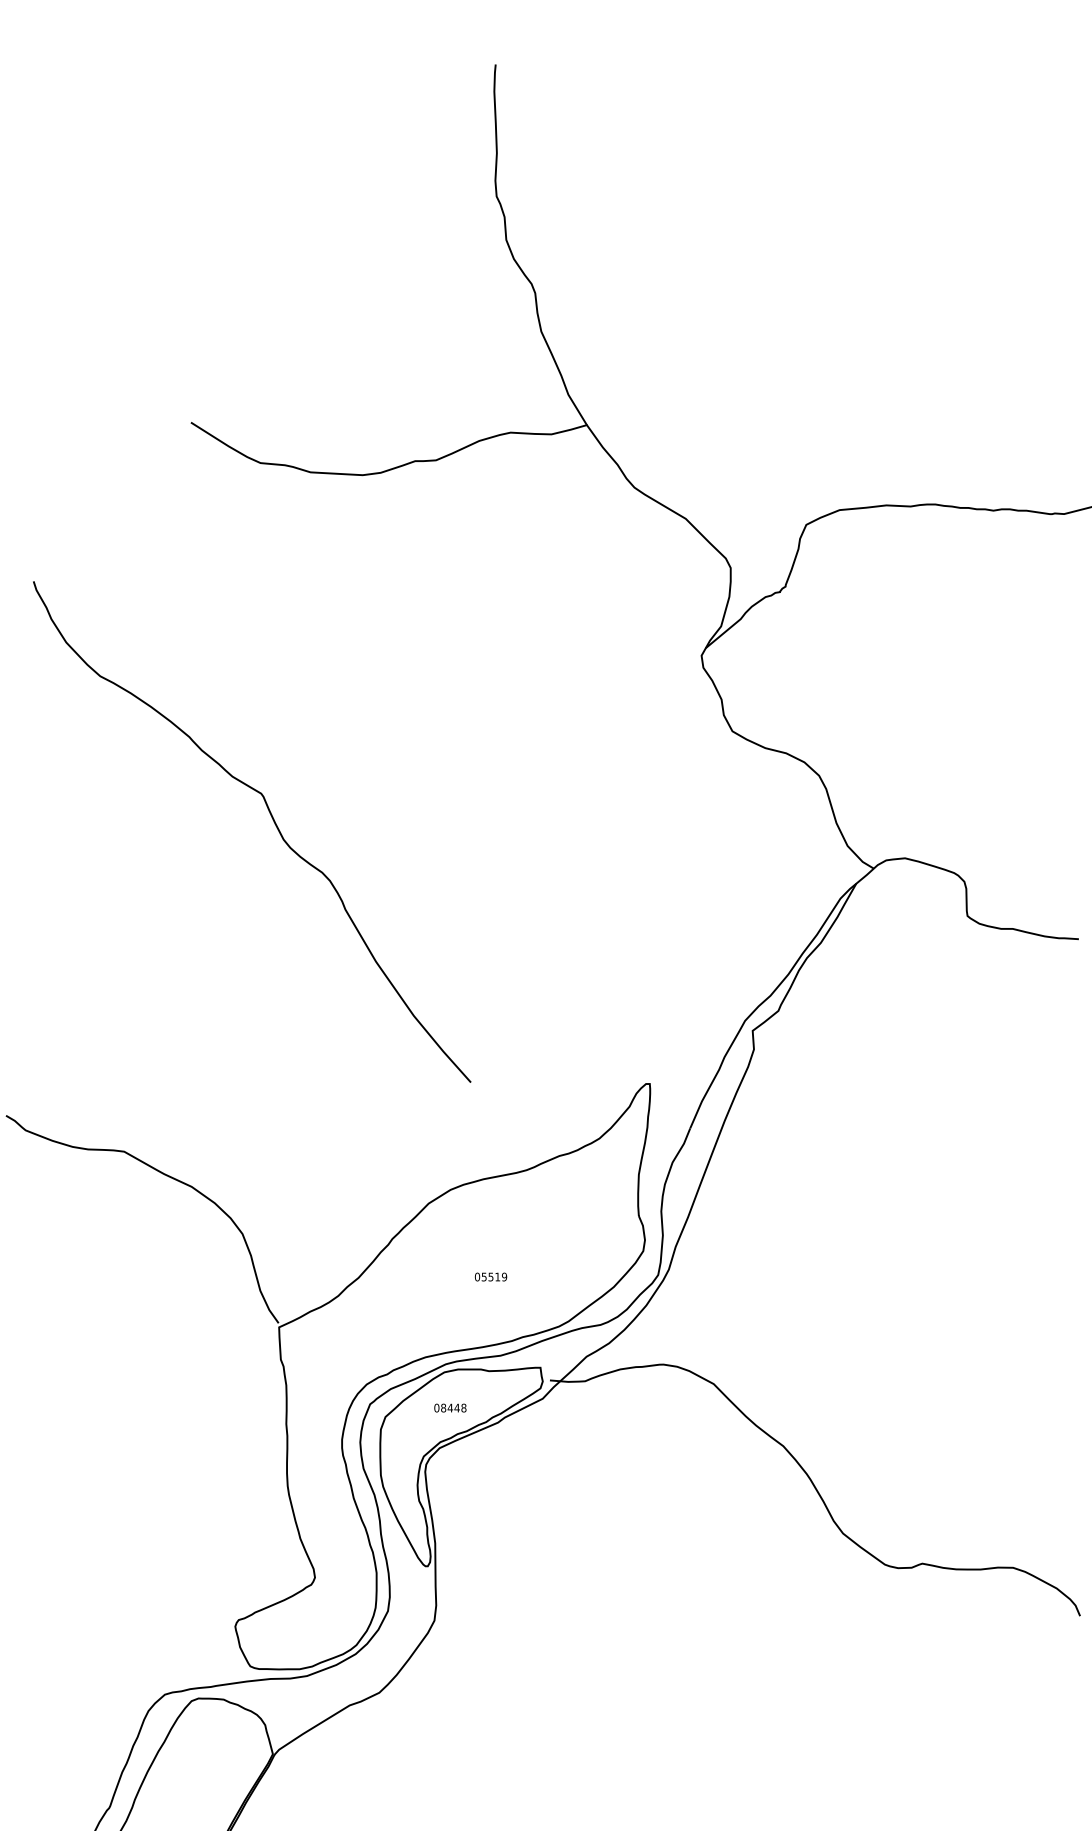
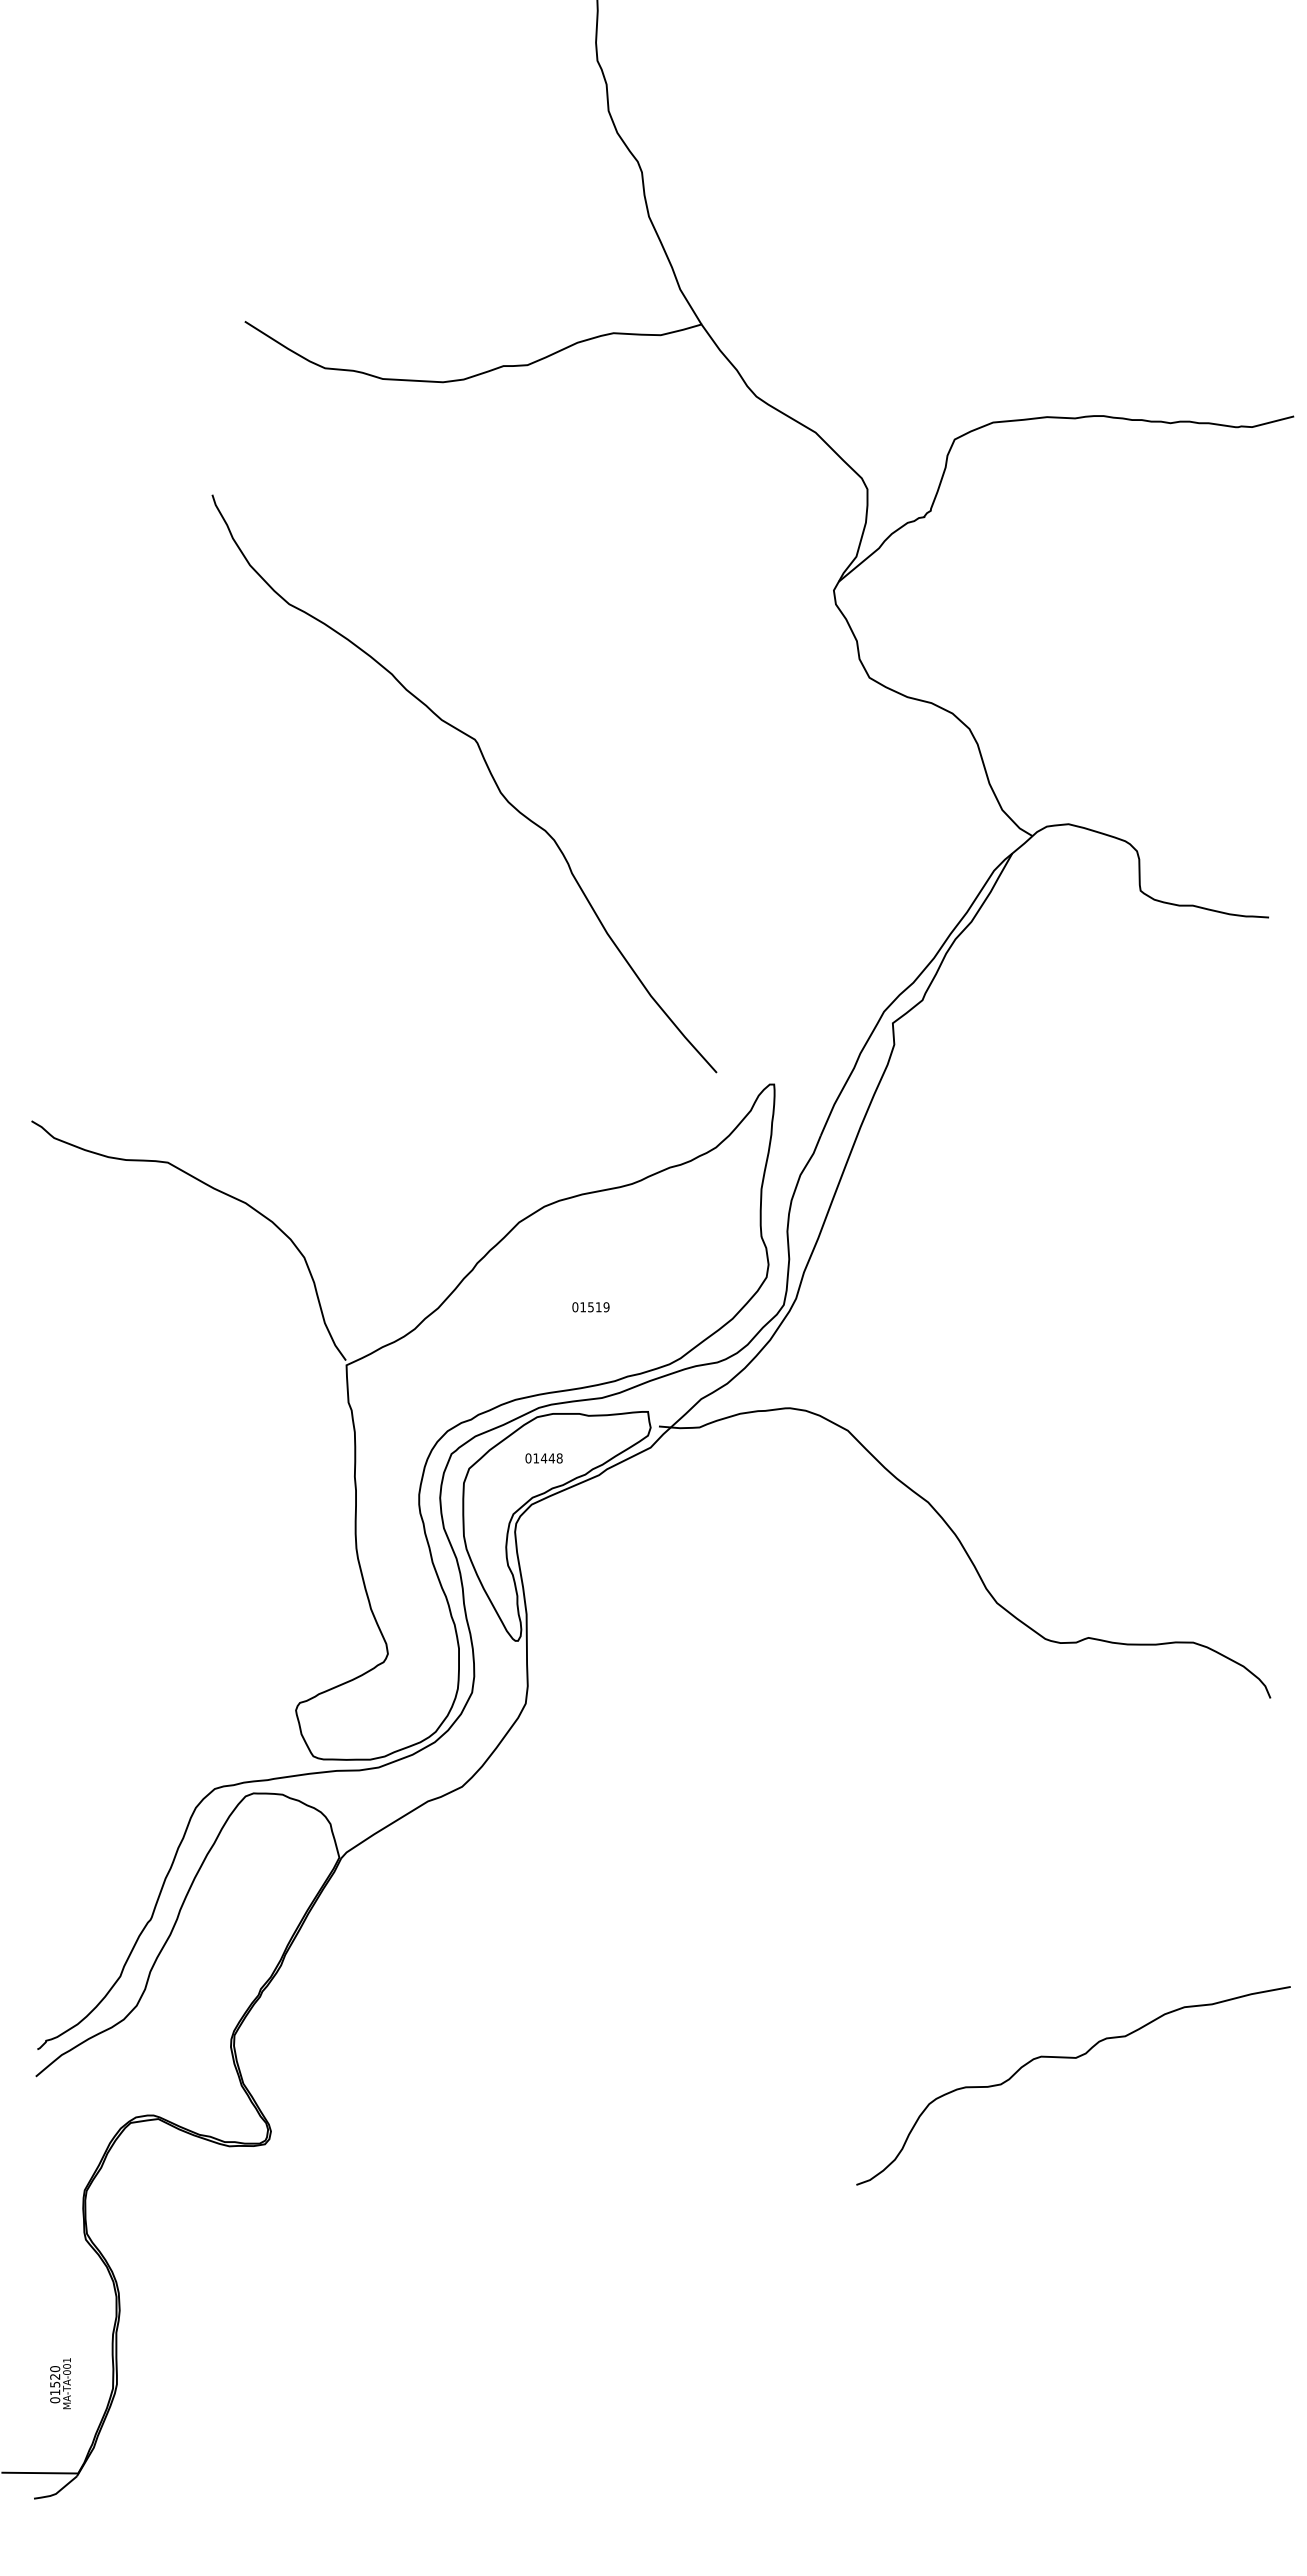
curve: (273, 823) -> (489, 773), moved
text: (483, 1277) -> (582, 1307), 05519 -> 01519
text: (443, 1408) -> (536, 1458), 08448 -> 01448

